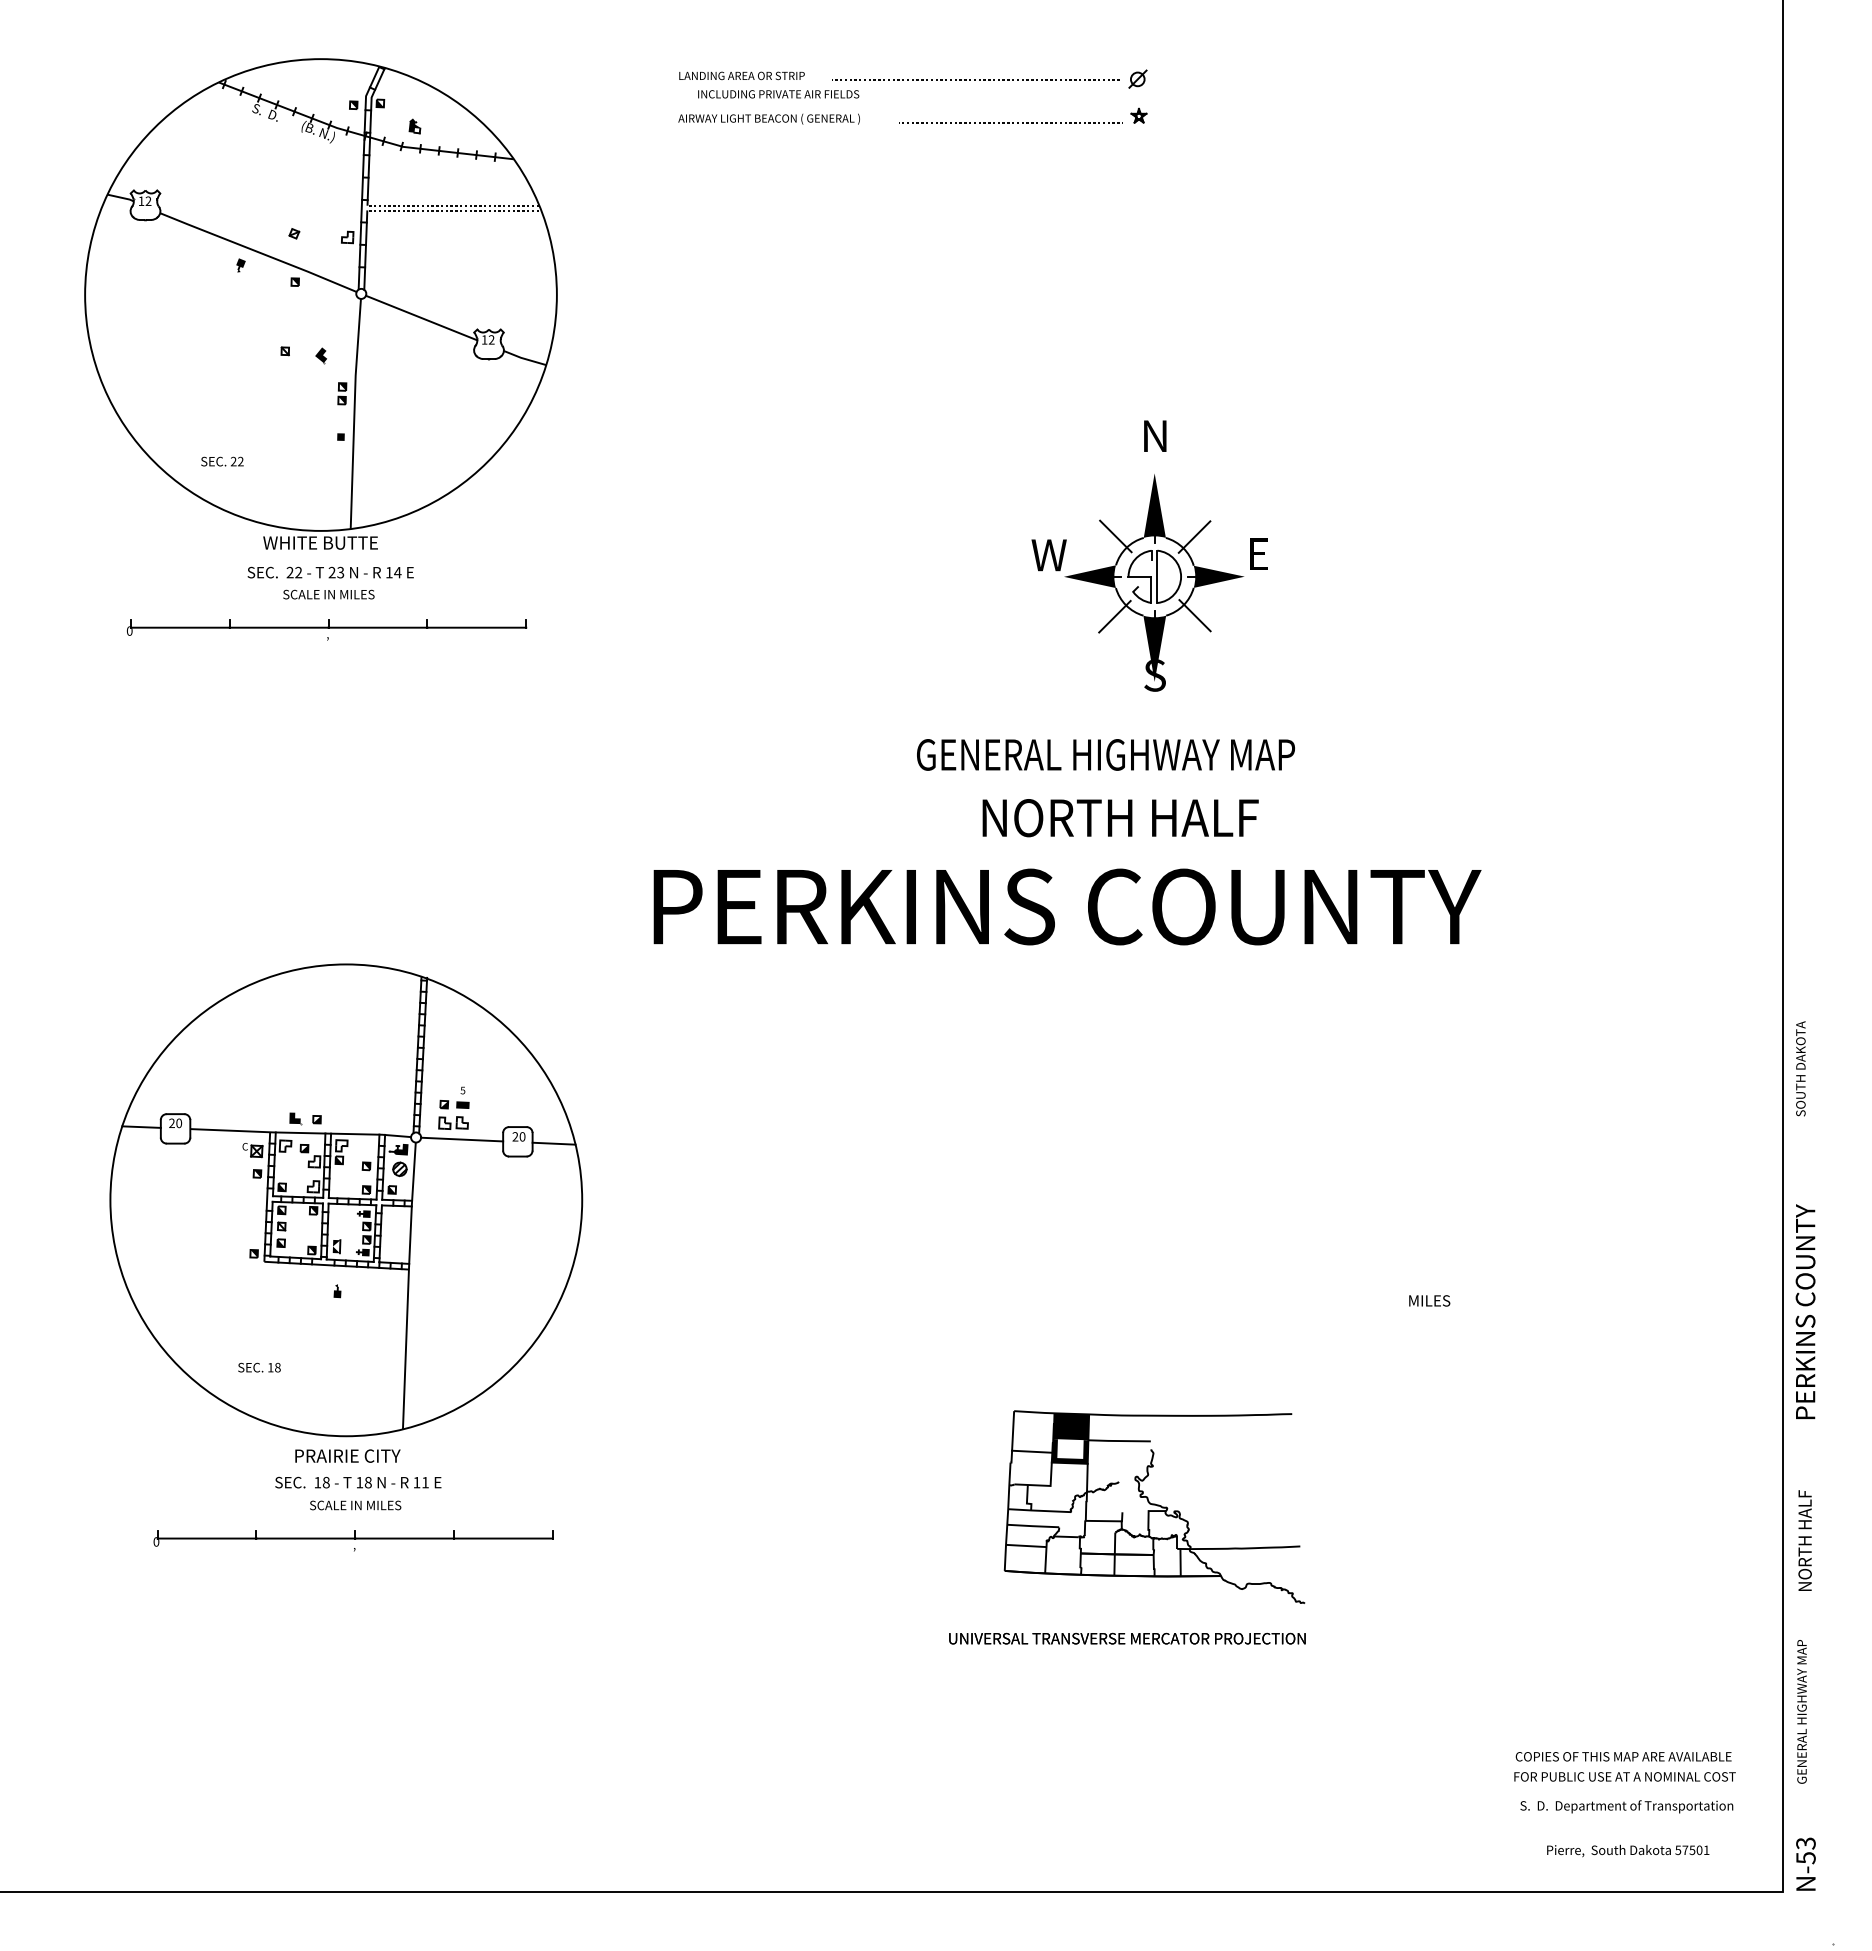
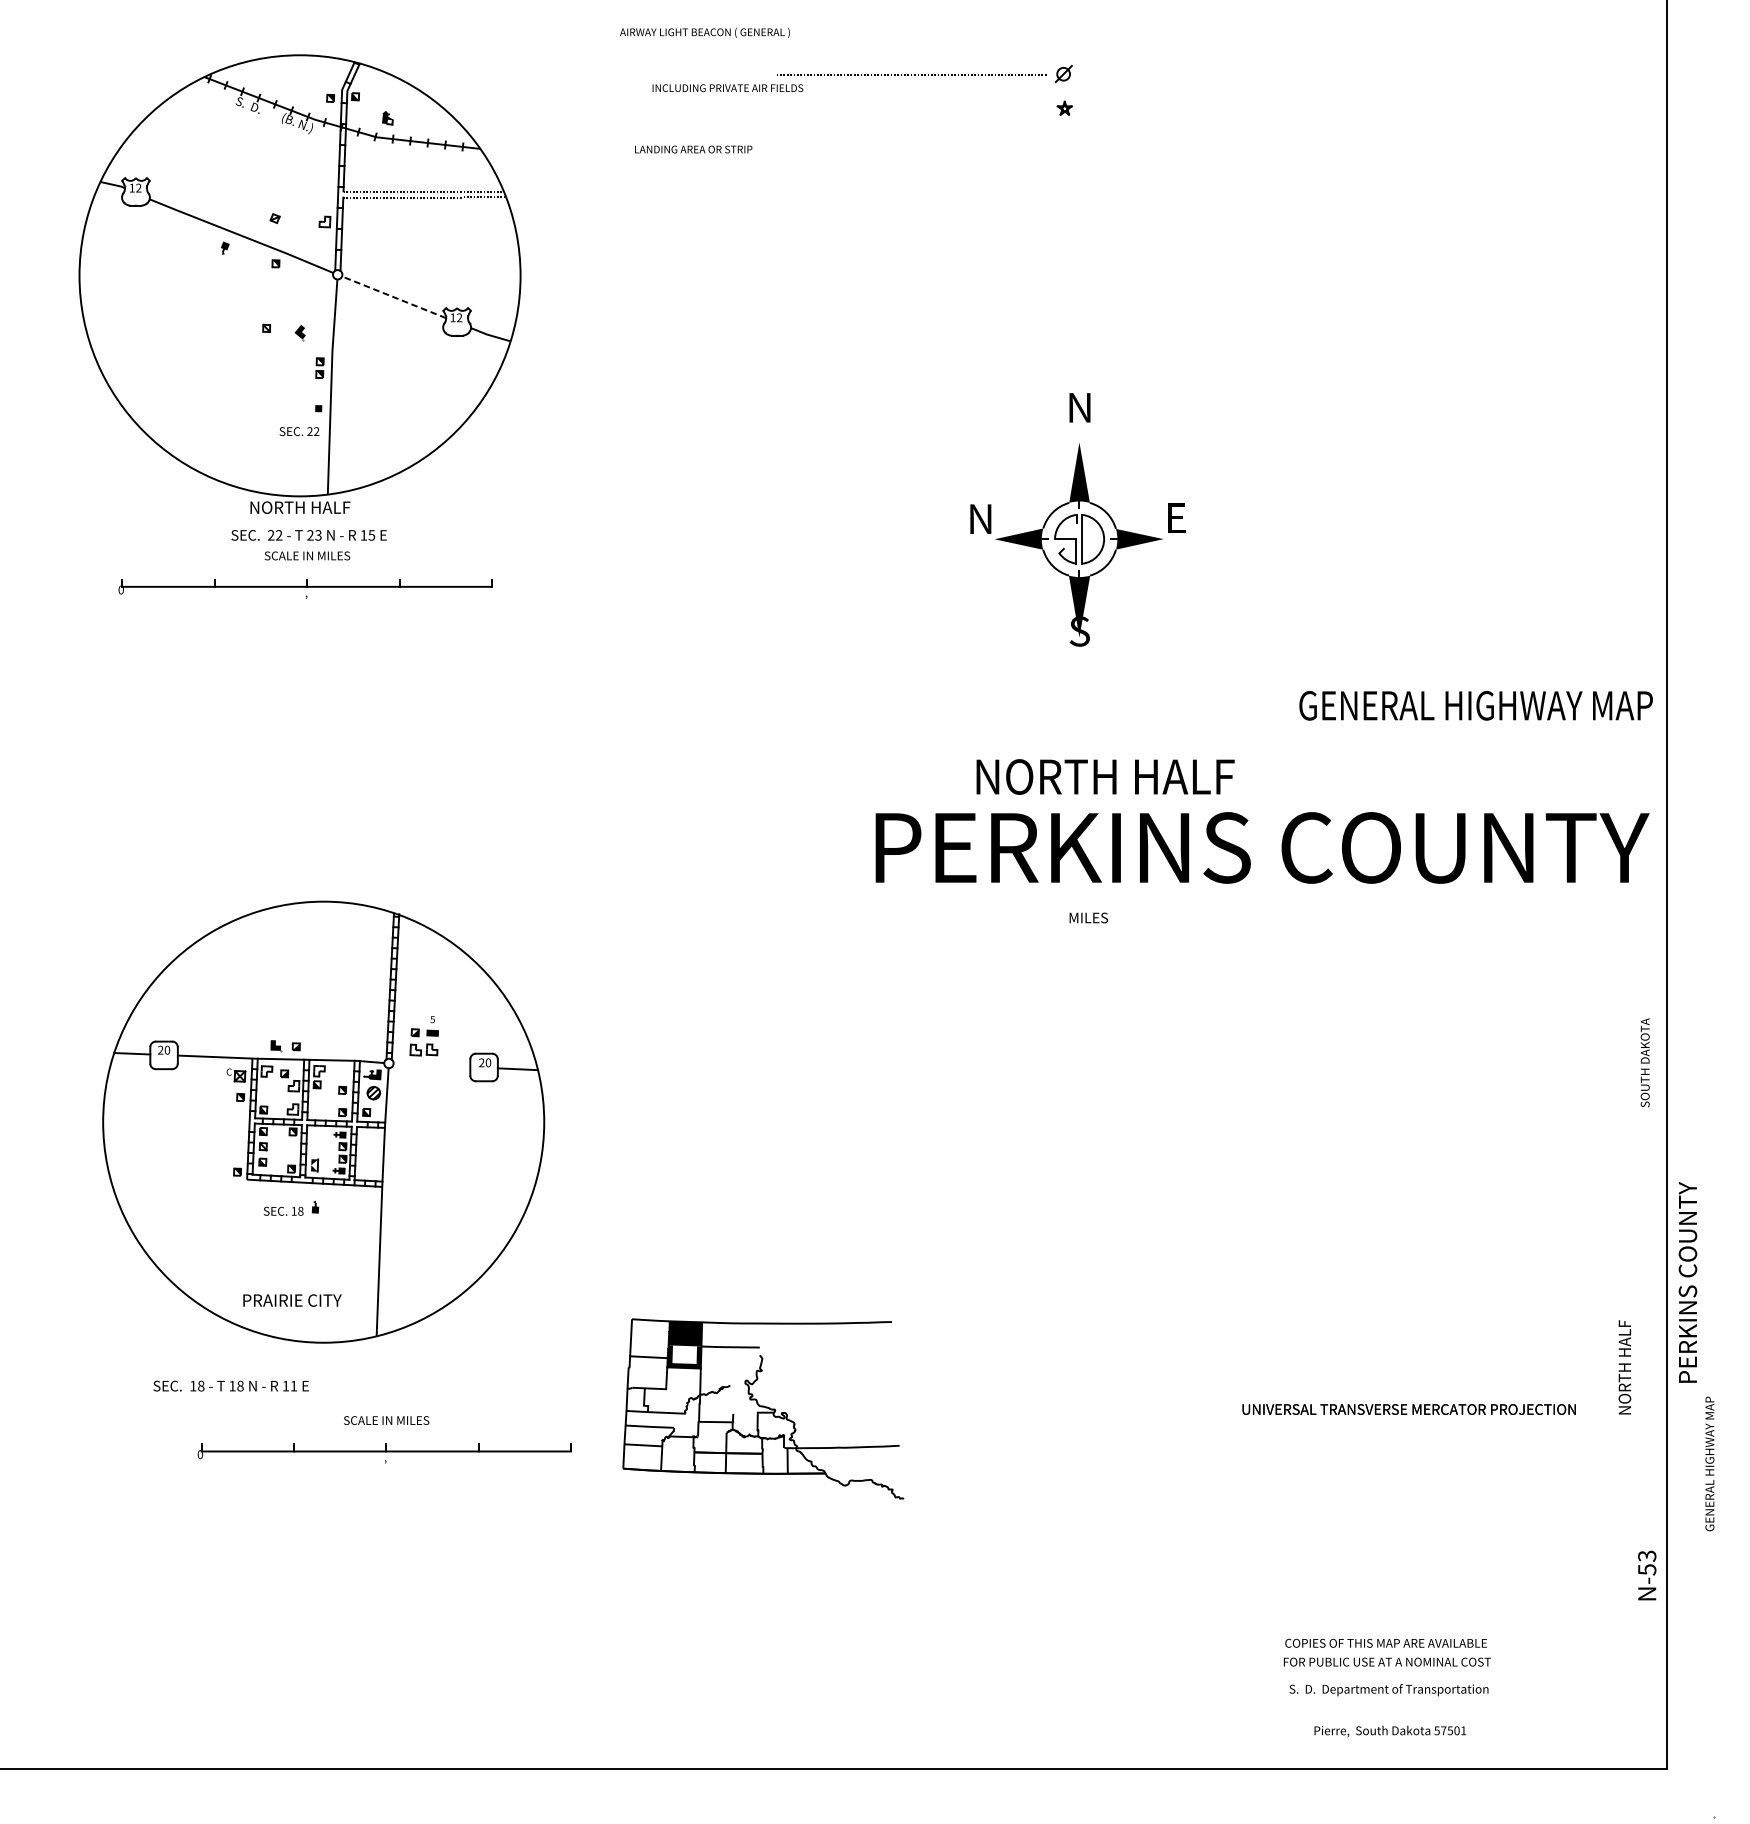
text: (741, 75) -> (693, 149), moved
text: (768, 118) -> (704, 32), moved
line: (1010, 122) -> (944, 114), removed
line: (421, 318) -> (393, 297), solid -> dashed
text: (222, 461) -> (299, 431), moved
line: (1115, 536) -> (1042, 501), removed
line: (1194, 536) -> (1116, 501), removed
text: (320, 542) -> (299, 507), WHITE BUTTE -> NORTH HALF
text: (1048, 555) -> (980, 519), W -> N
text: (397, 572) -> (371, 535), 14 -> 15
line: (1194, 615) -> (1116, 575), removed
line: (1114, 616) -> (1041, 576), removed
text: (1105, 754) -> (1475, 705), moved
text: (1120, 818) -> (1105, 777), moved
text: (1067, 906) -> (1262, 847), moved
text: (1800, 1068) -> (1644, 1062), moved
line: (462, 1139) -> (432, 1065), removed
text: (1429, 1300) -> (1088, 917), moved
text: (1805, 1311) -> (1687, 1282), moved
text: (259, 1367) -> (283, 1211), moved
text: (347, 1455) -> (292, 1299), moved
text: (358, 1482) -> (231, 1385), moved
part: (1154, 1506) -> (763, 1408), moved
part: (353, 1525) -> (384, 1439), moved
text: (1804, 1540) -> (1624, 1367), moved
text: (1127, 1638) -> (1409, 1409), moved
text: (1801, 1711) -> (1709, 1463), moved
text: (1624, 1804) -> (1386, 1687), moved
text: (1805, 1863) -> (1646, 1574), moved

